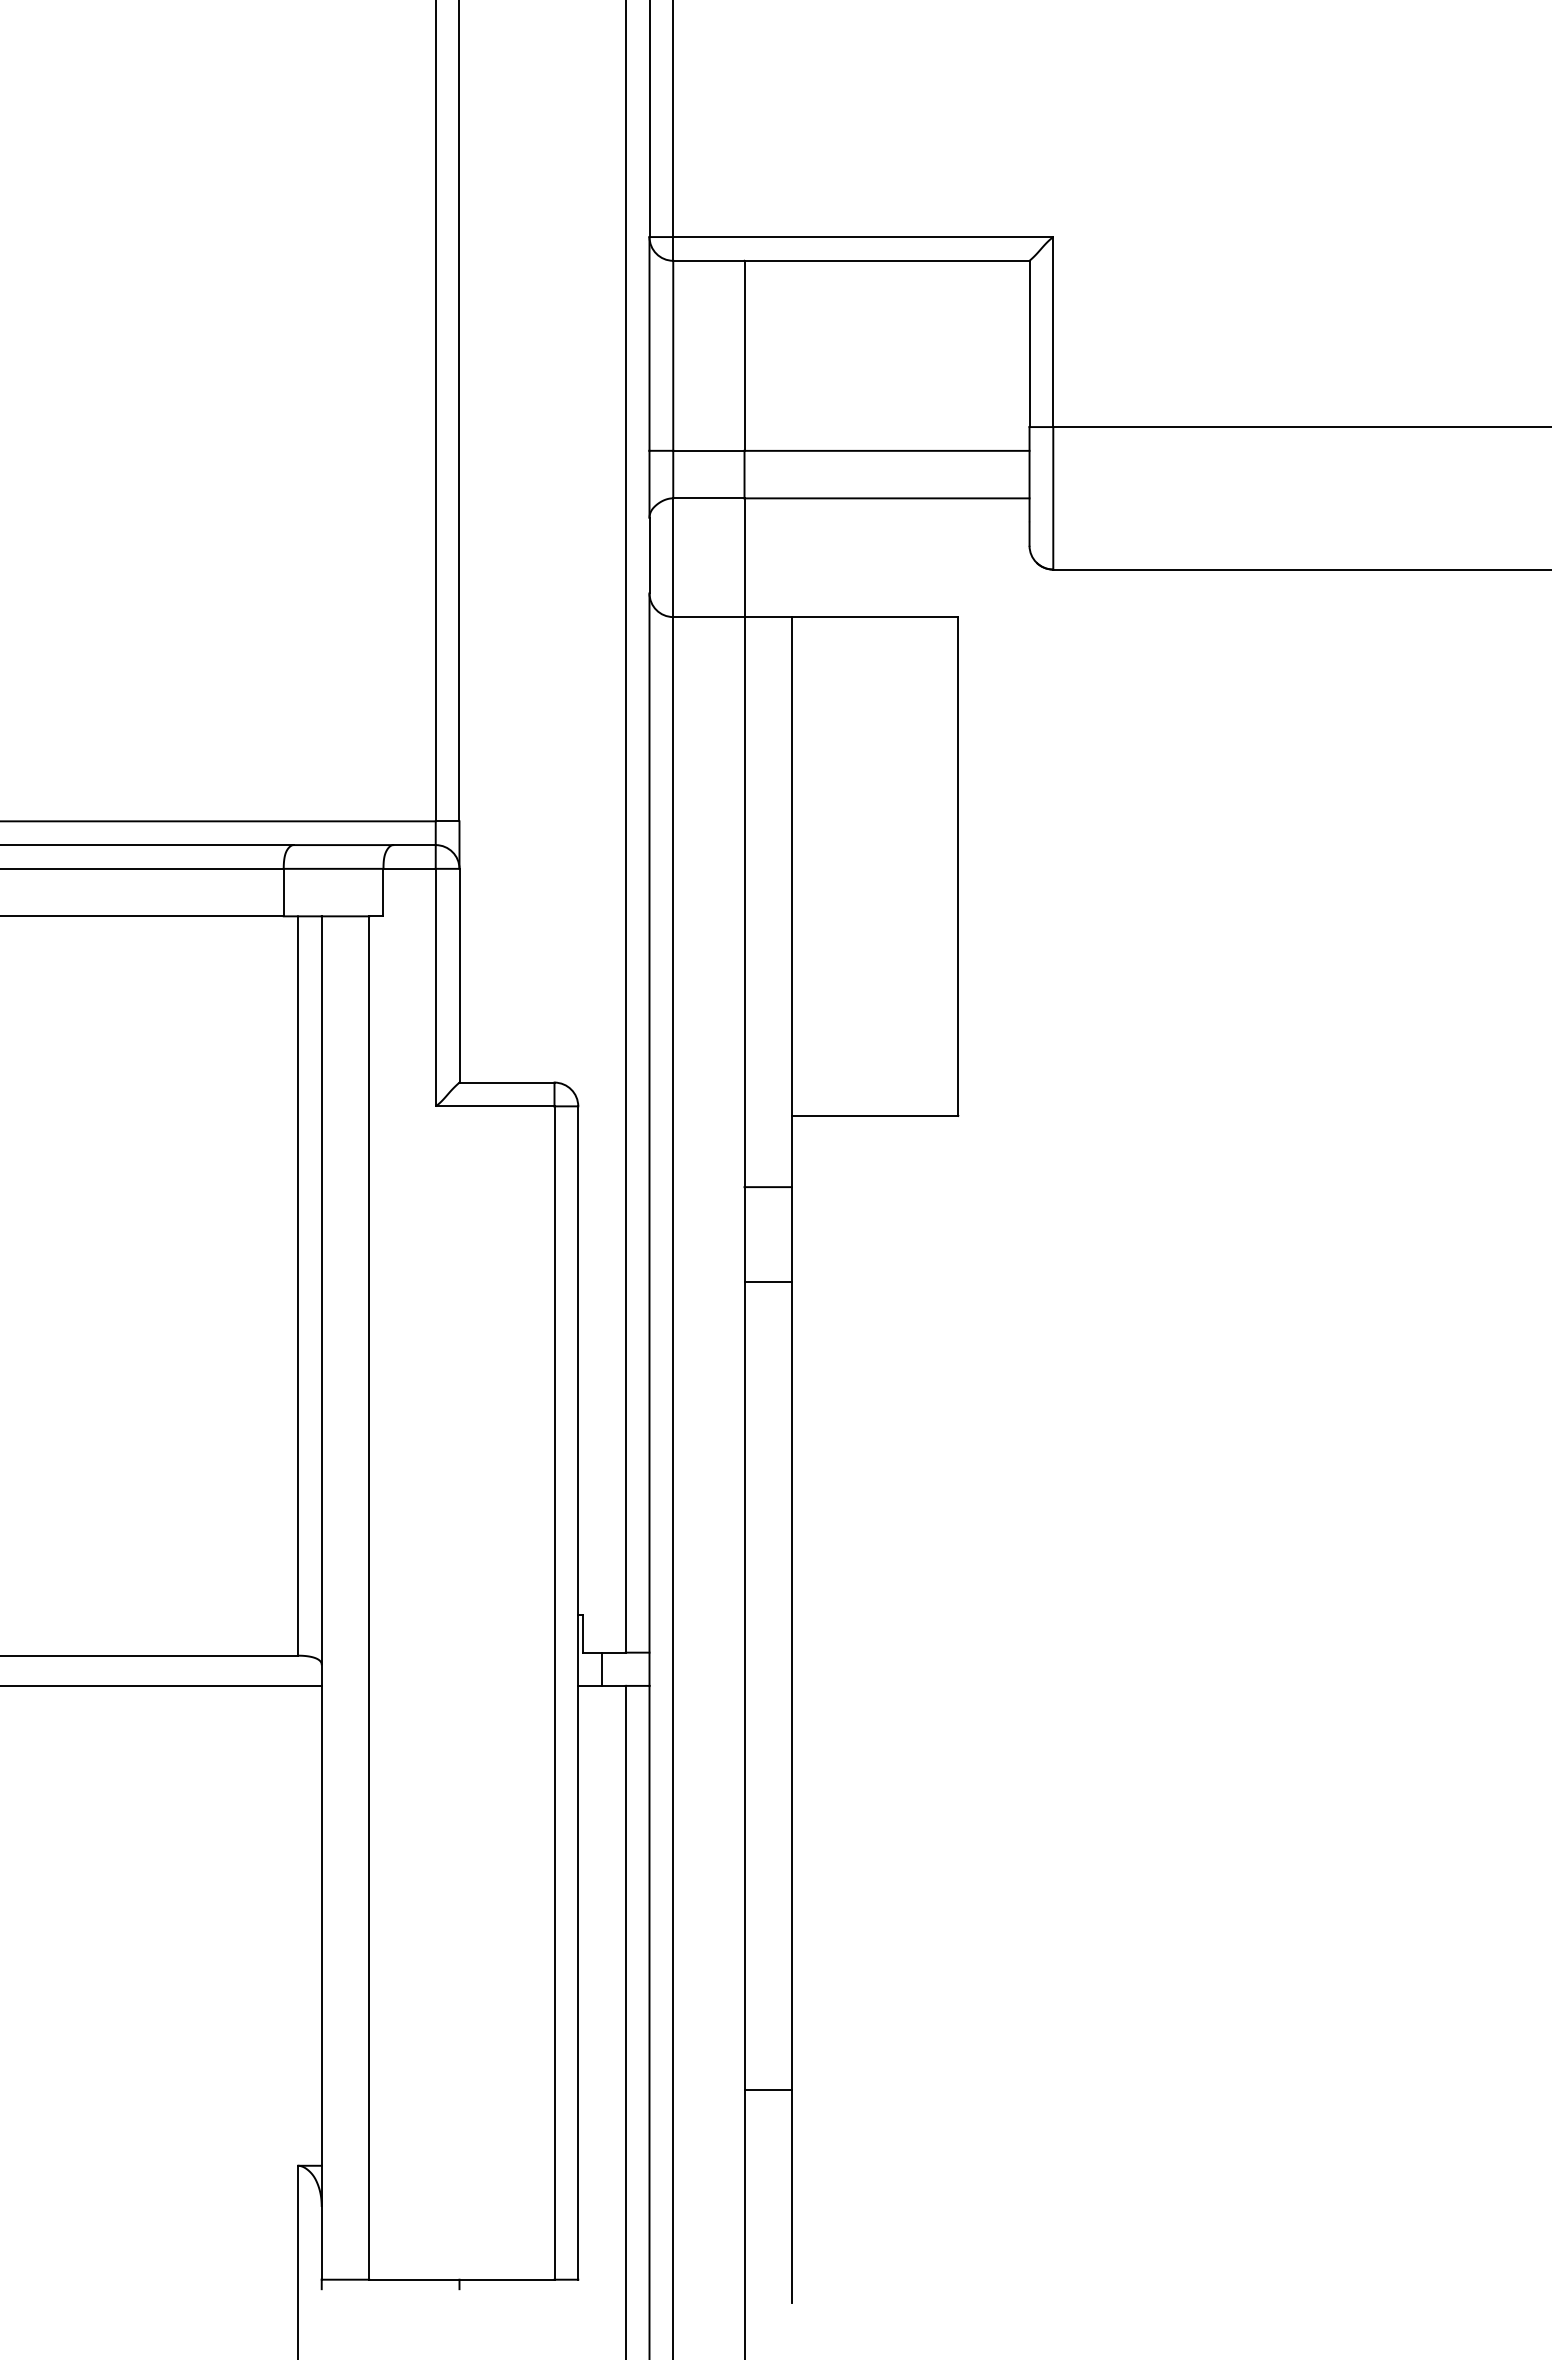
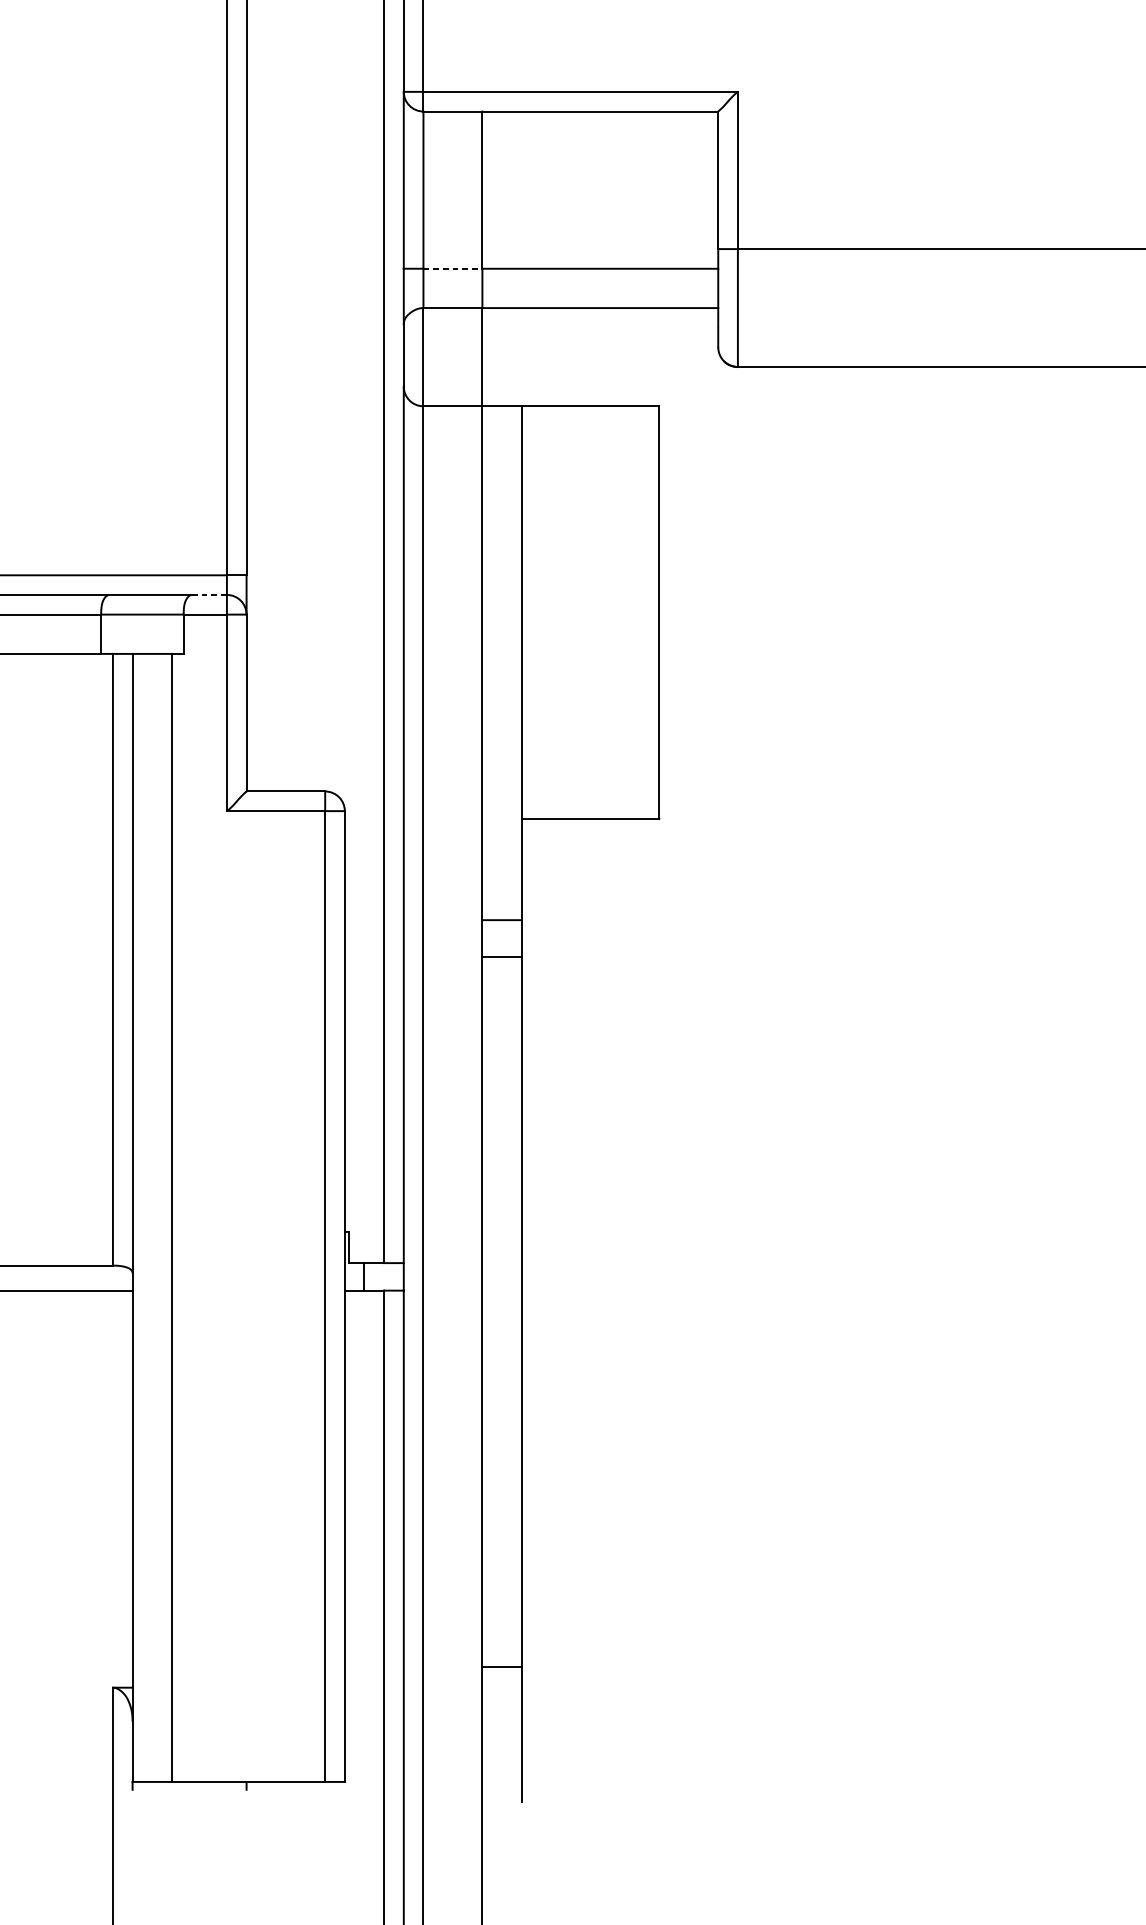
line: (708, 450) -> (452, 268), solid -> dashed
line: (415, 845) -> (210, 595), solid -> dashed
line: (767, 1187) -> (501, 920), moved
line: (768, 2089) -> (502, 1666), moved

